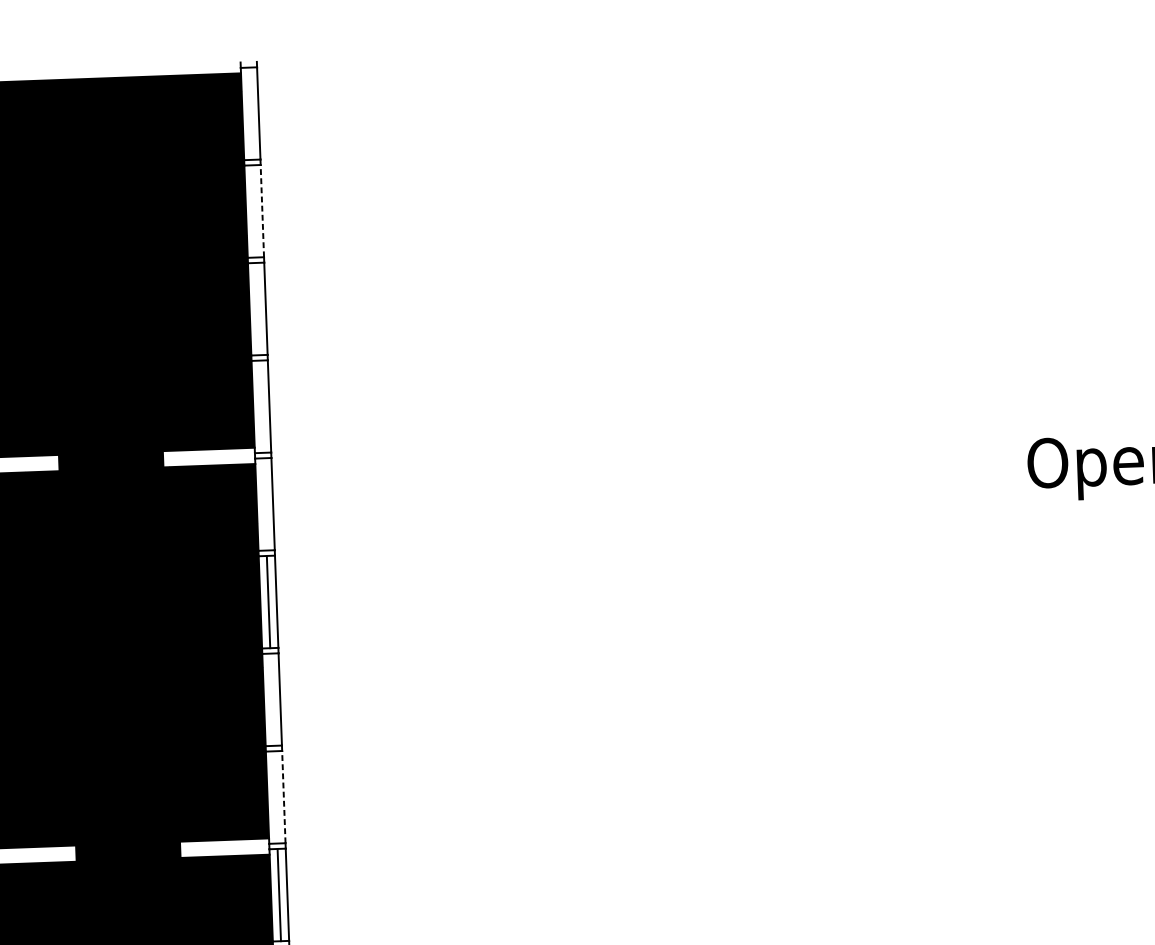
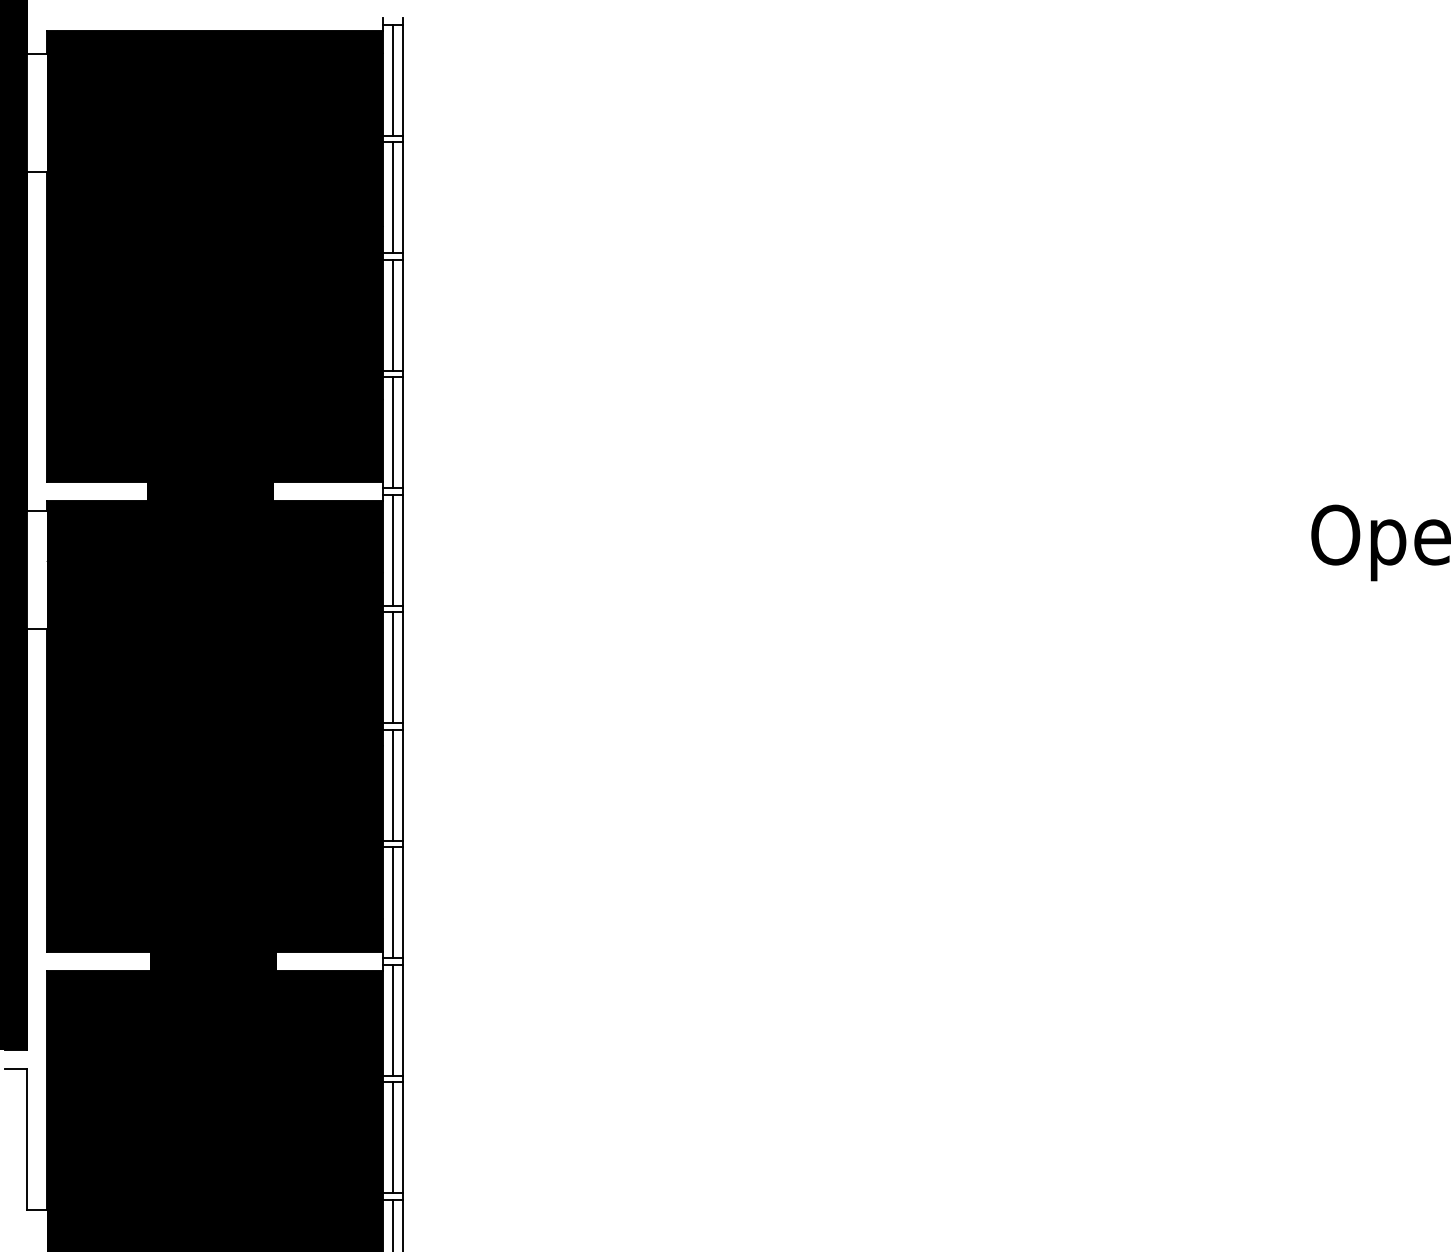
line: (250, 113) -> (393, 79), added
line: (254, 211) -> (393, 197), added
line: (262, 211) -> (402, 197), dashed -> solid
line: (258, 308) -> (393, 314), added
line: (261, 406) -> (393, 432), added
line: (265, 503) -> (393, 549), added
line: (272, 699) -> (393, 784), added
line: (283, 796) -> (402, 902), dashed -> solid
line: (276, 797) -> (393, 902), added

